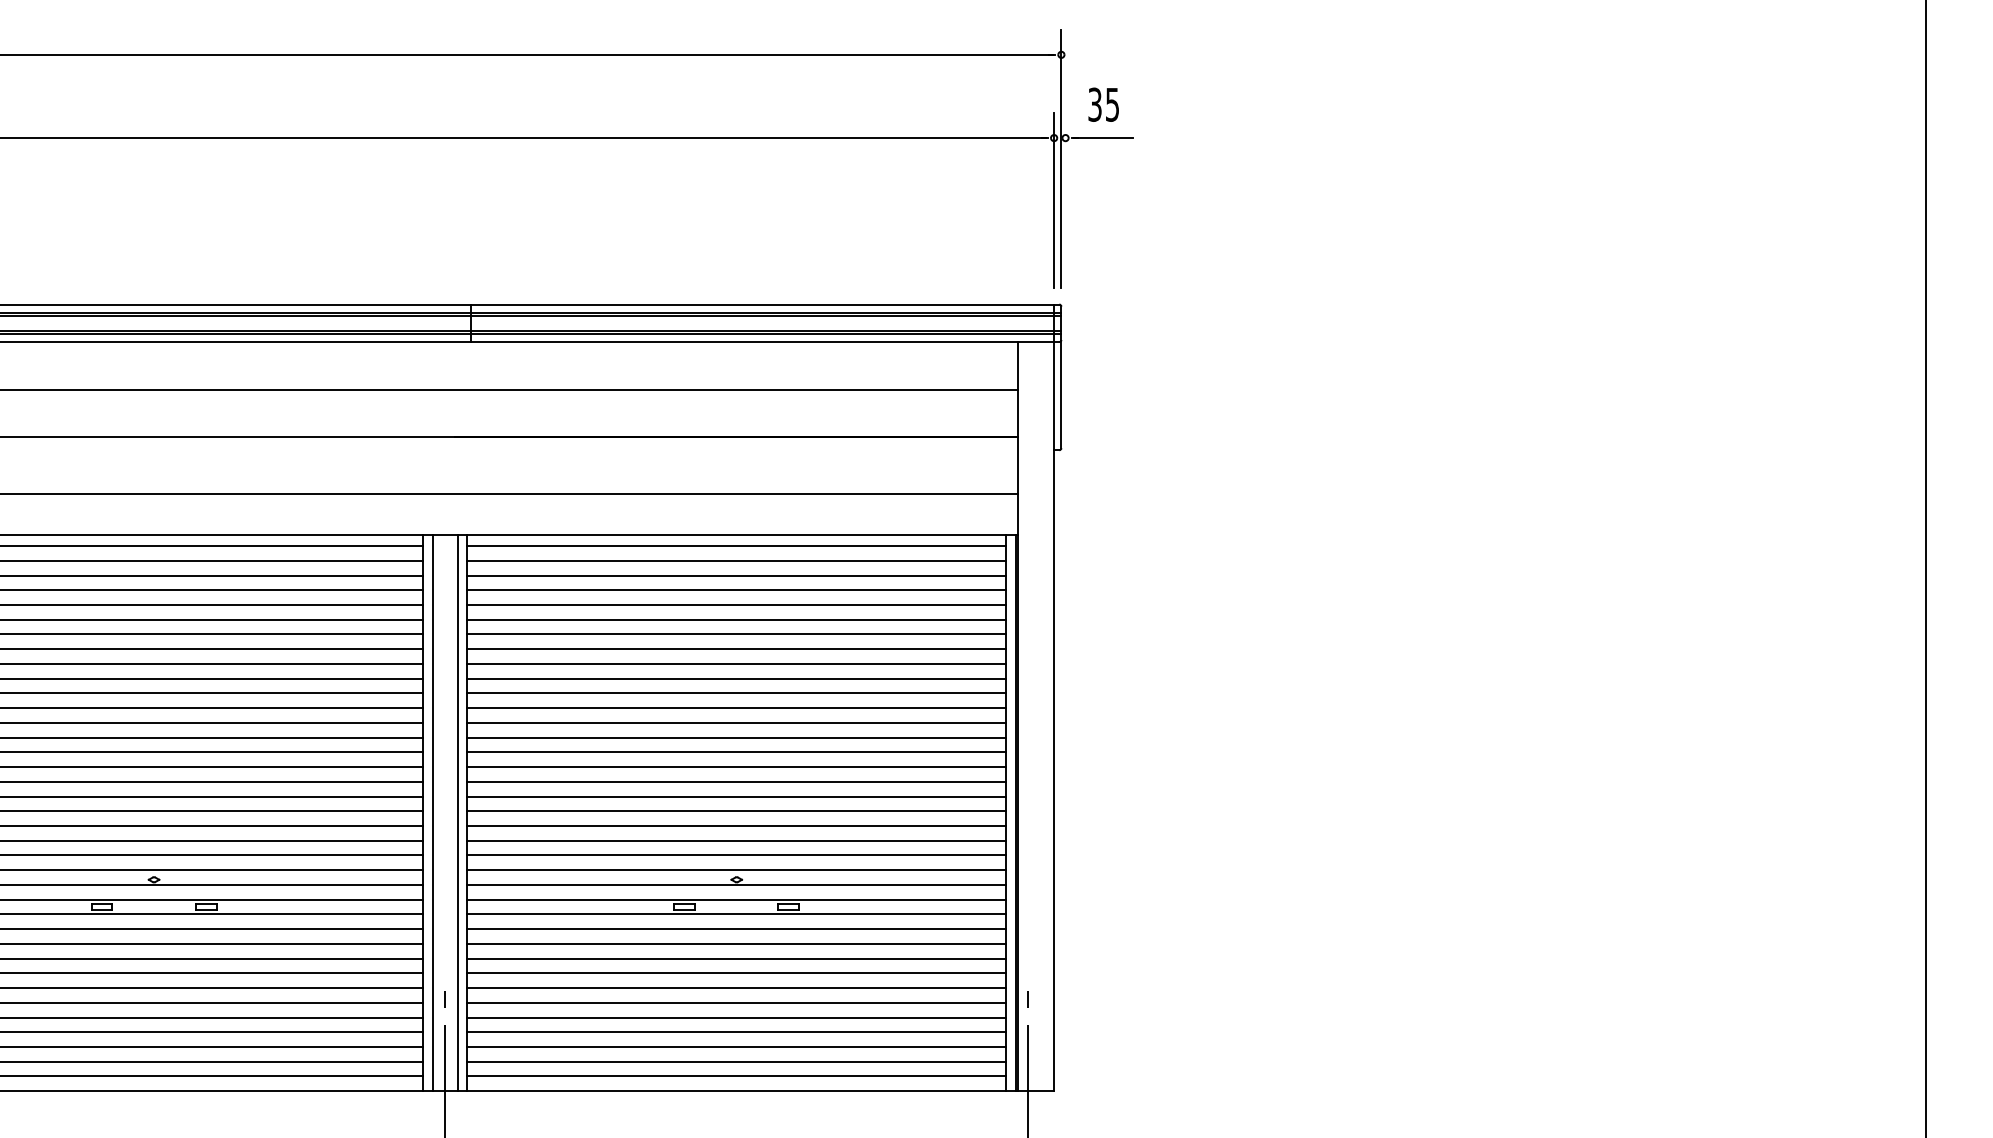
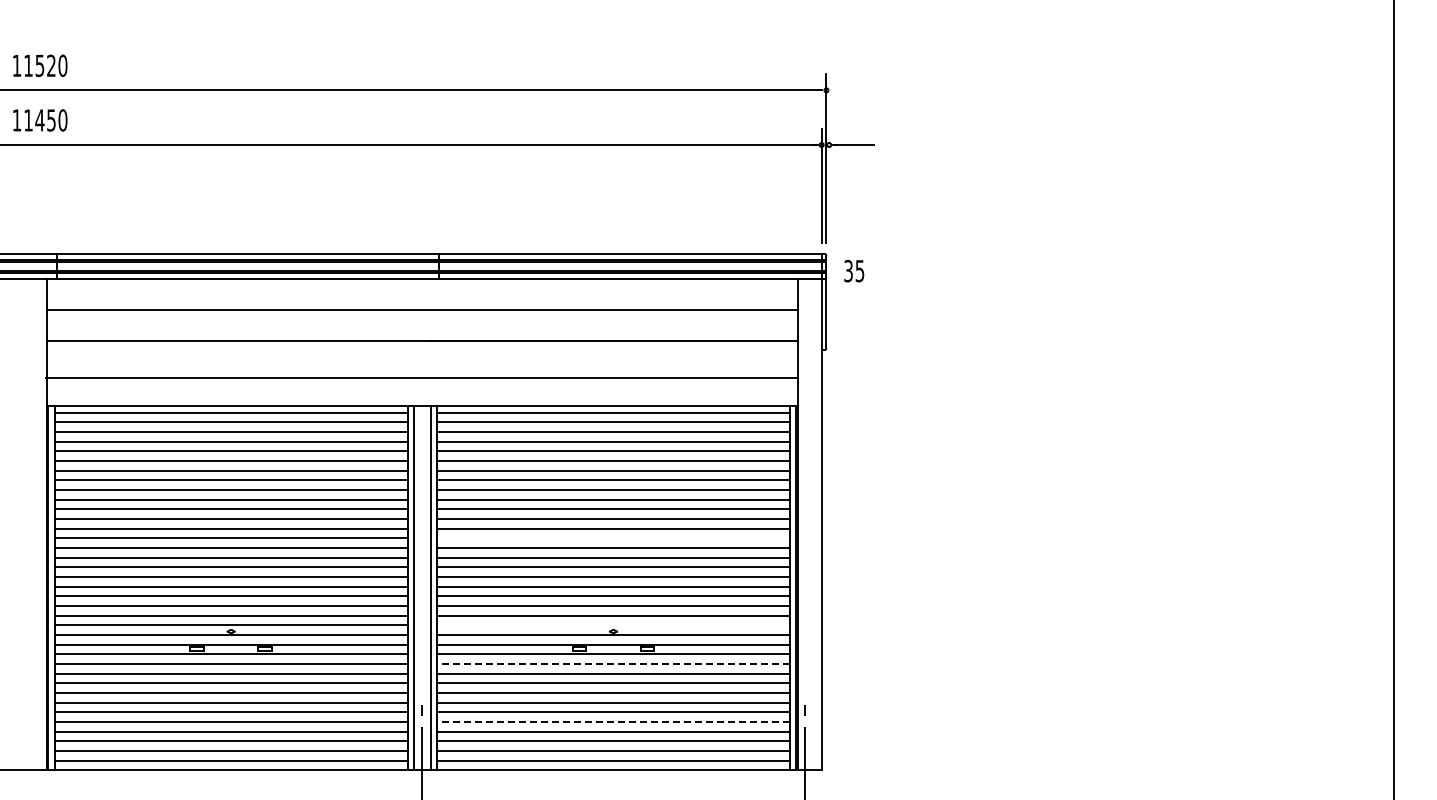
text: (1104, 103) -> (854, 270), moved
line: (736, 737) -> (613, 538), removed
line: (736, 870) -> (613, 625), removed
line: (736, 928) -> (613, 663), solid -> dashed
line: (736, 1016) -> (613, 721), solid -> dashed

